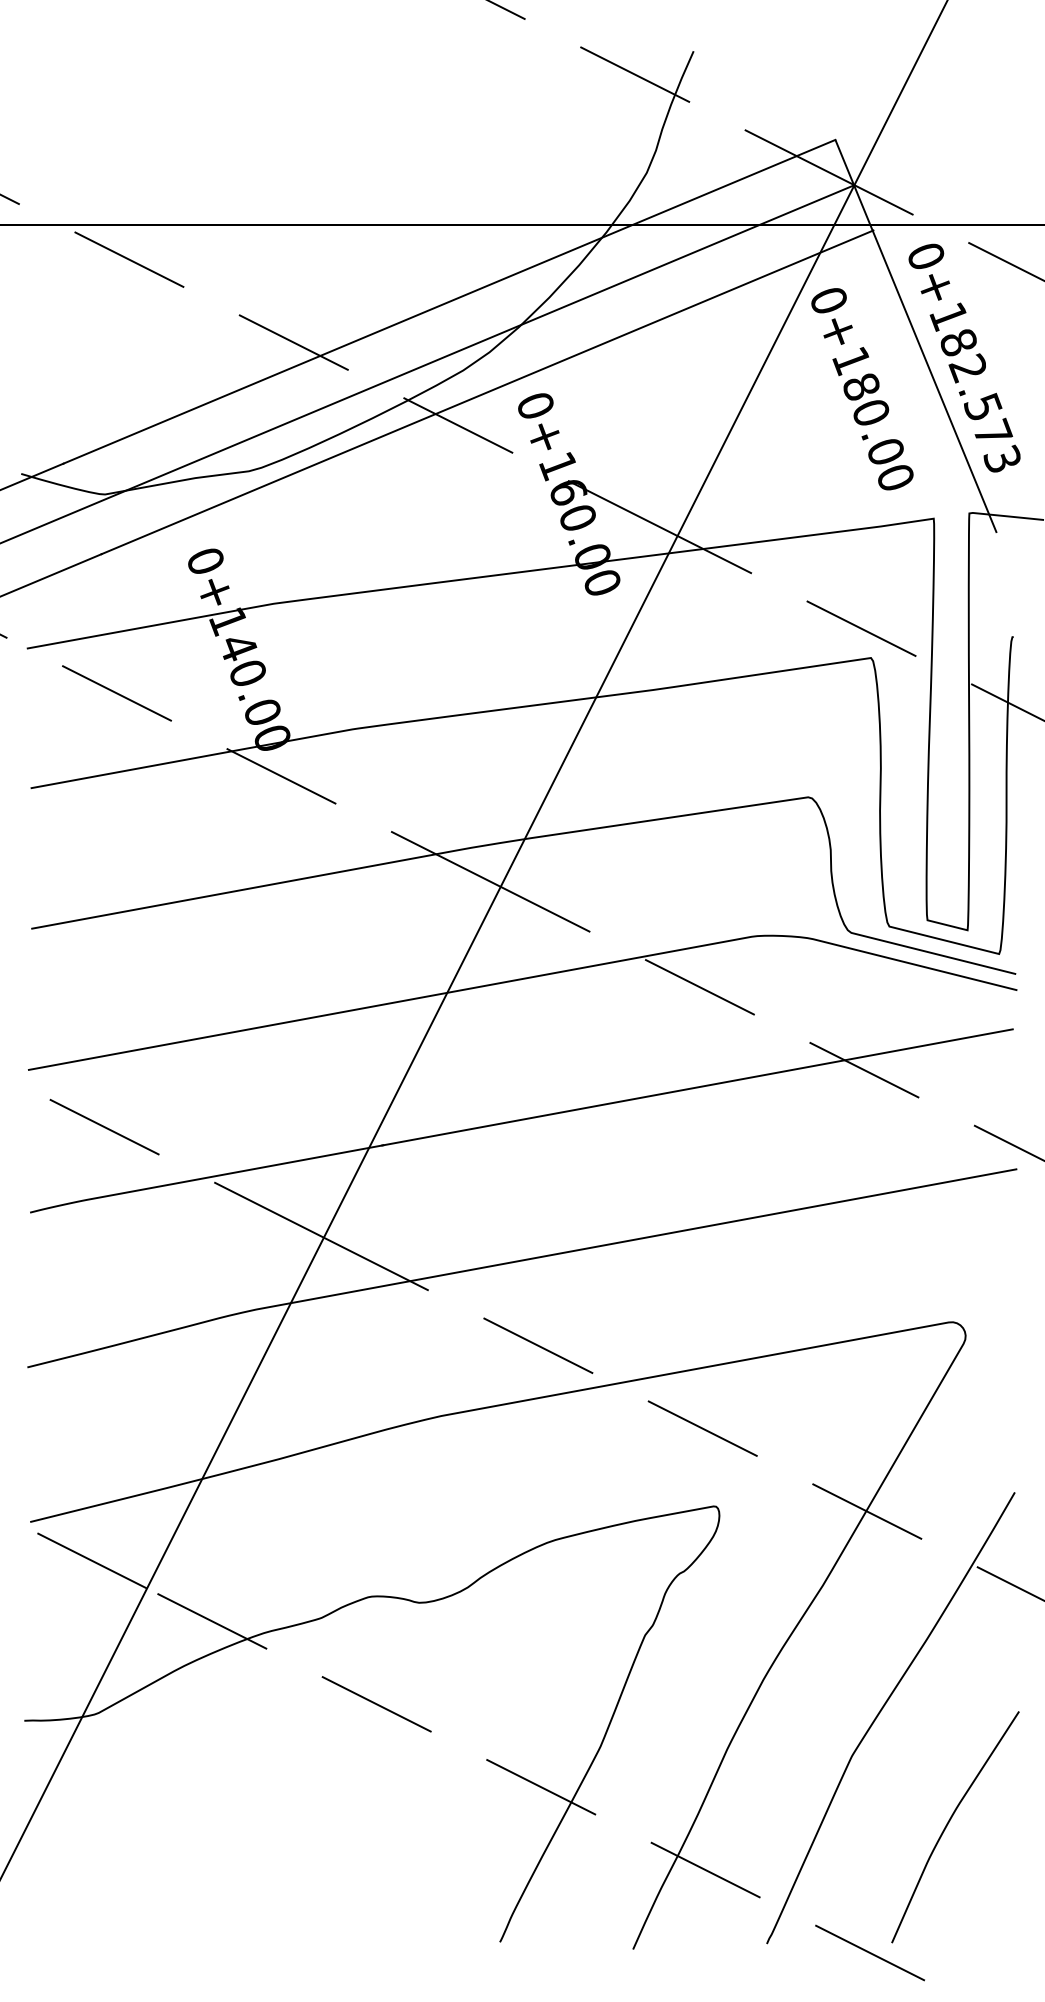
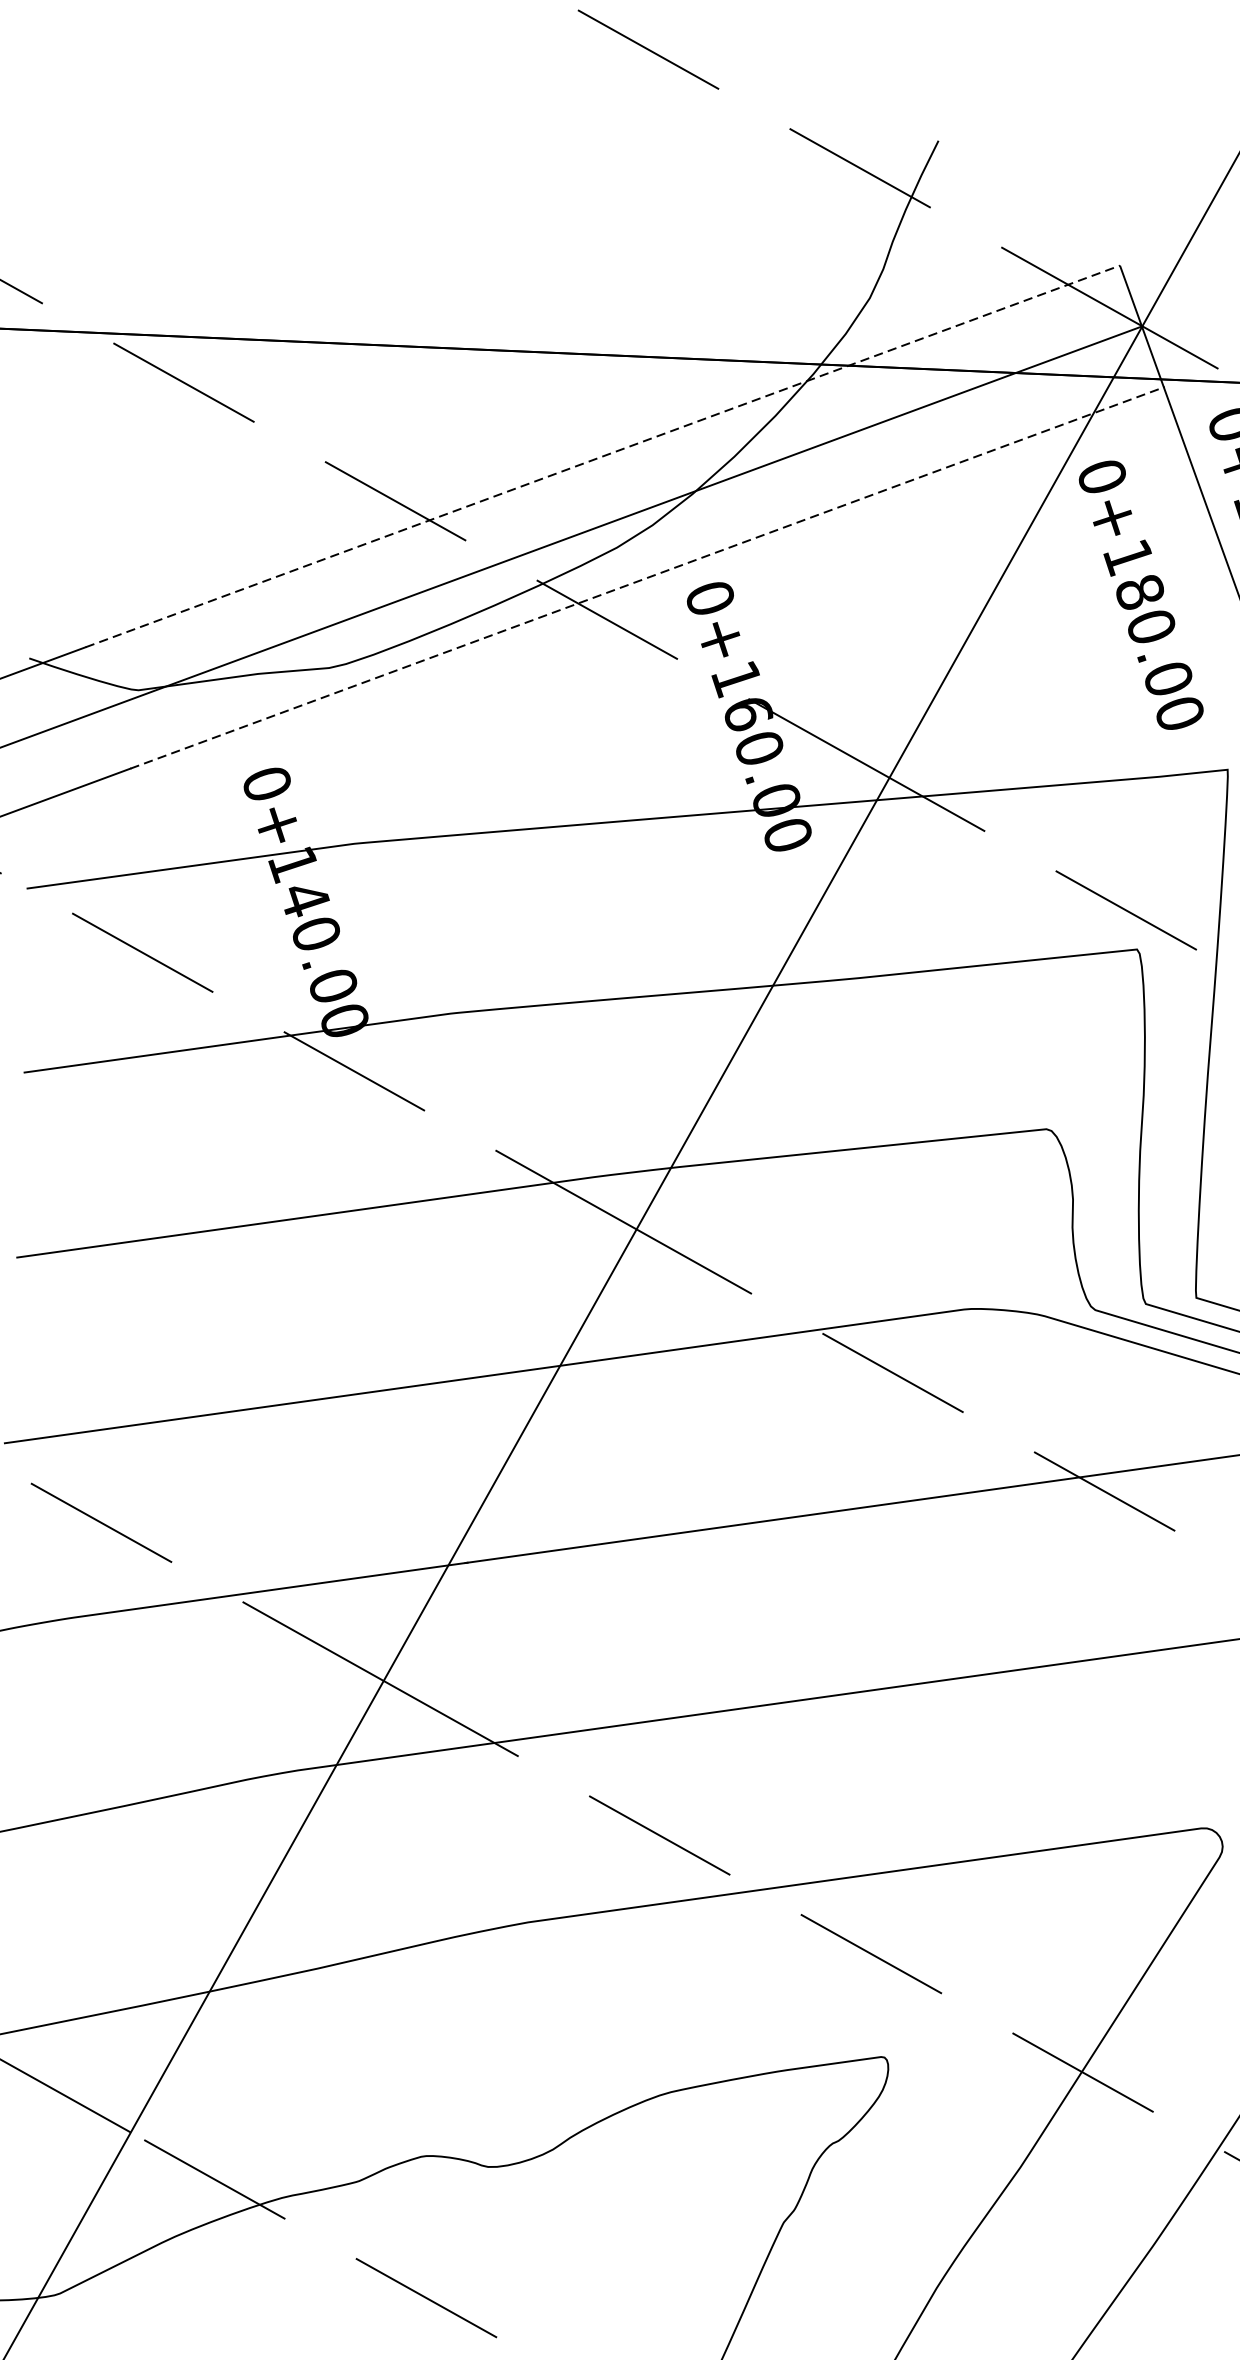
line: (449, 301) -> (602, 456), solid -> dashed
line: (487, 392) -> (647, 578), solid -> dashed

